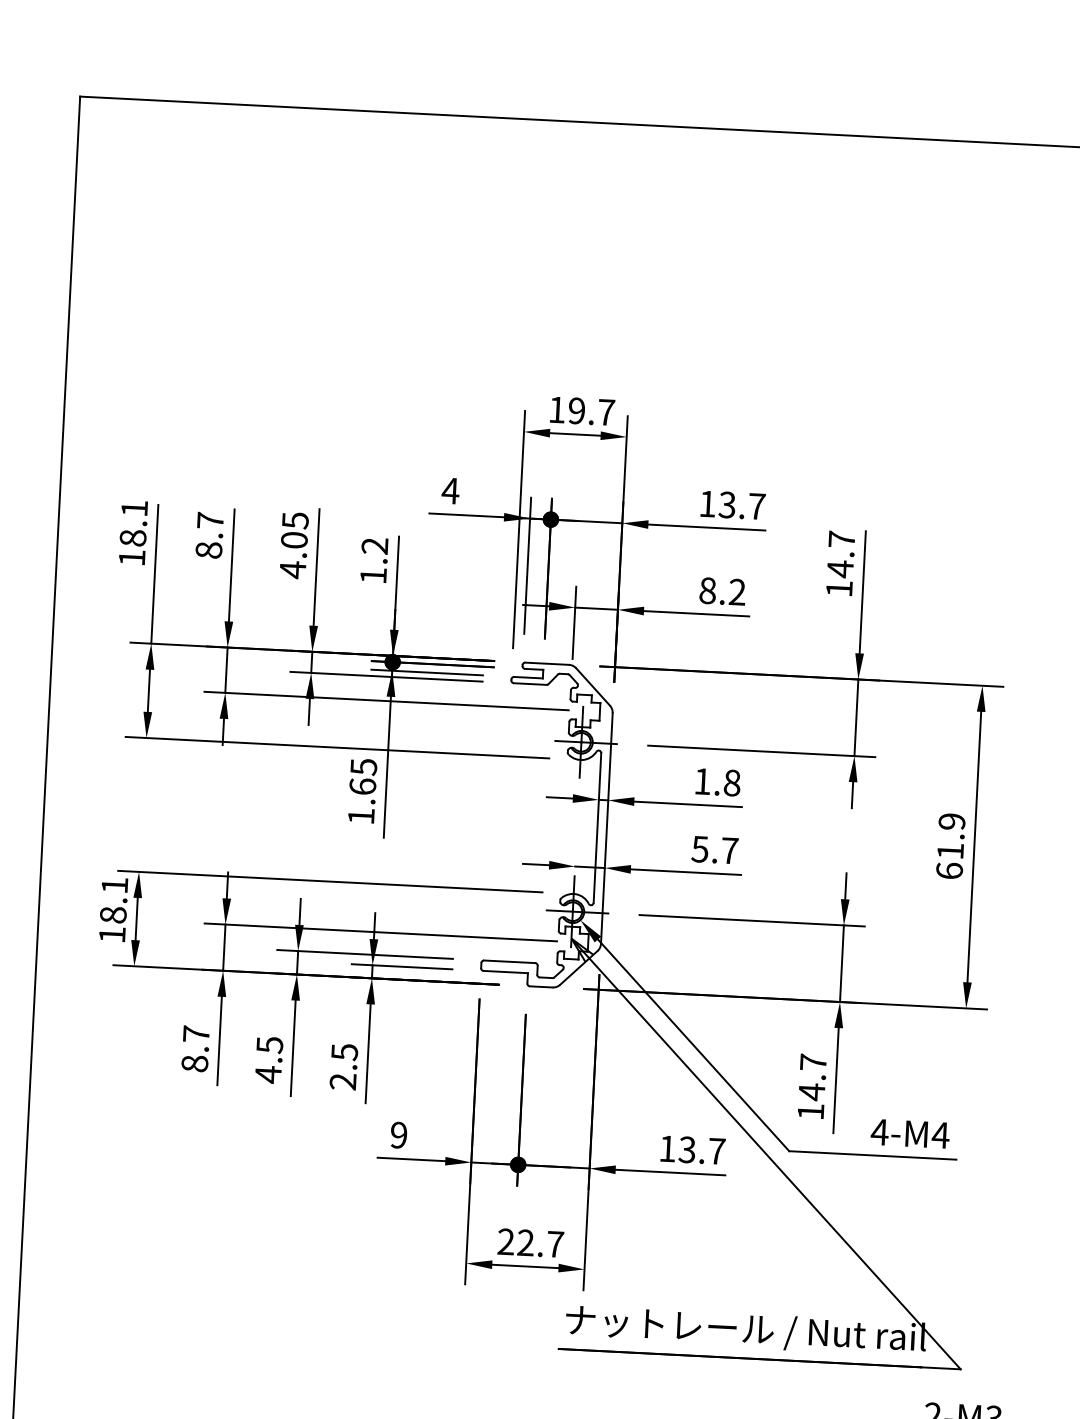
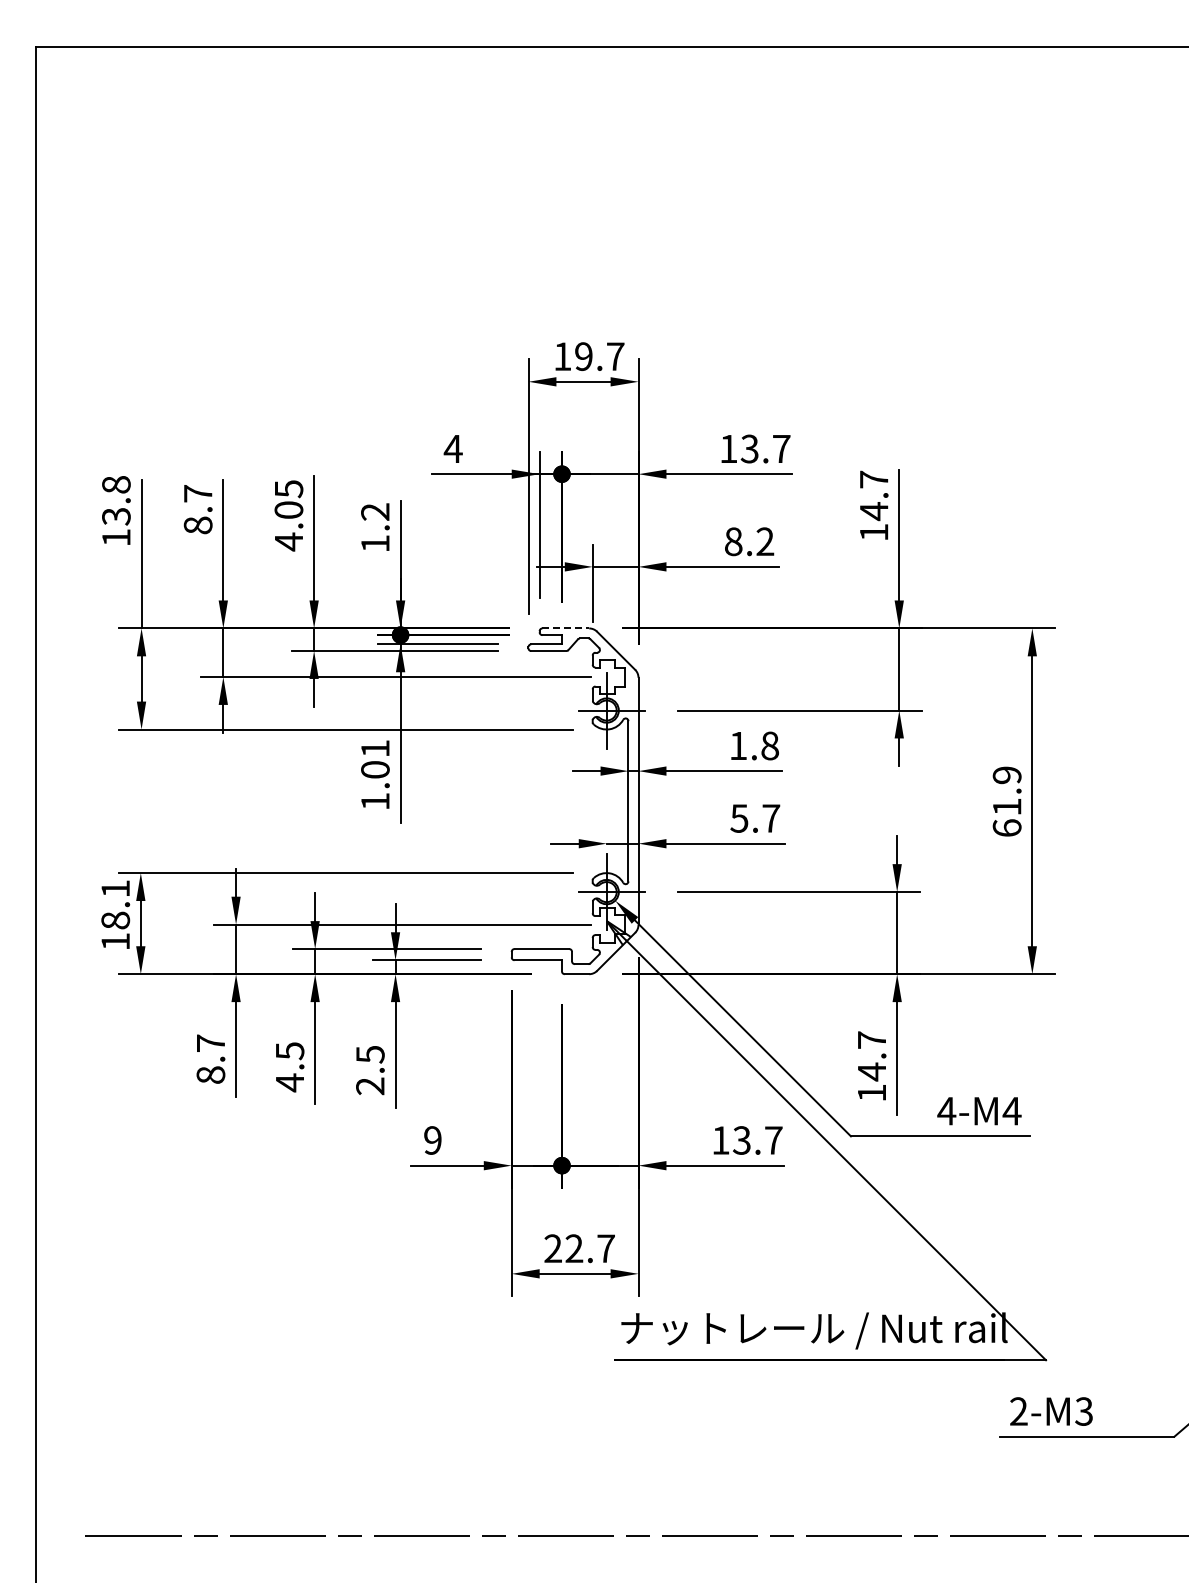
text: (133, 523) -> (116, 500), 18.1 -> 13.8
line: (547, 663) -> (566, 628), solid -> dashed
text: (363, 777) -> (375, 759), 1.65 -> 1.01

